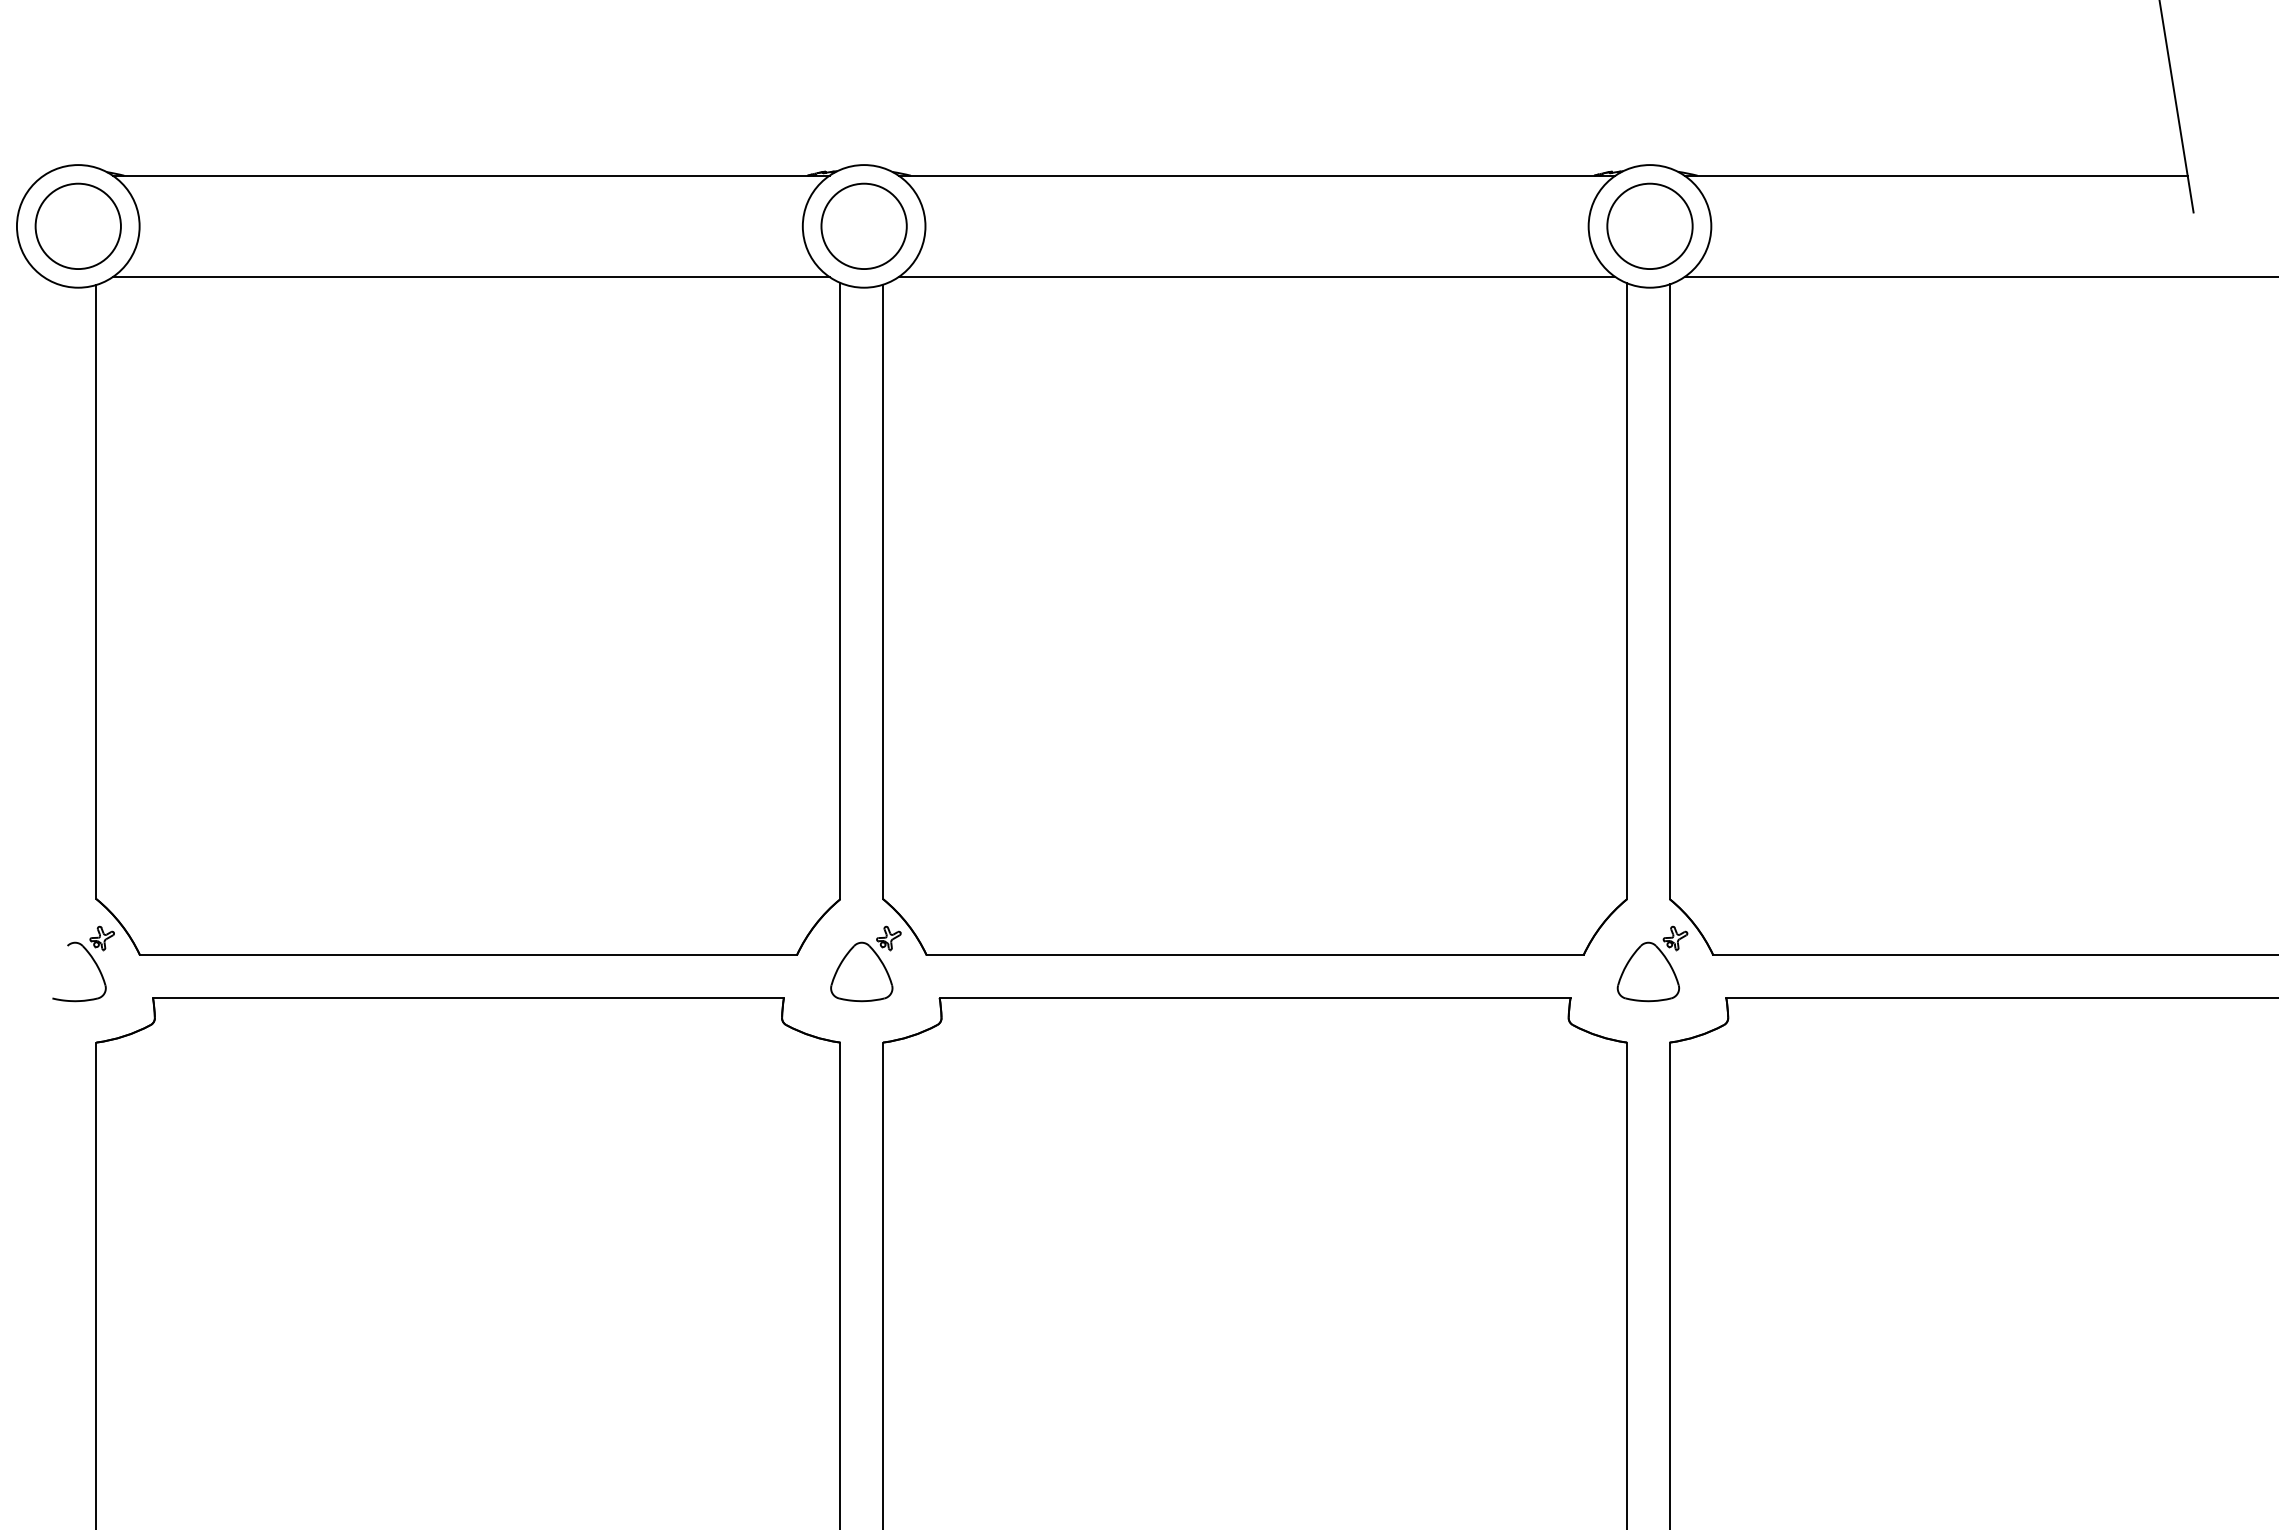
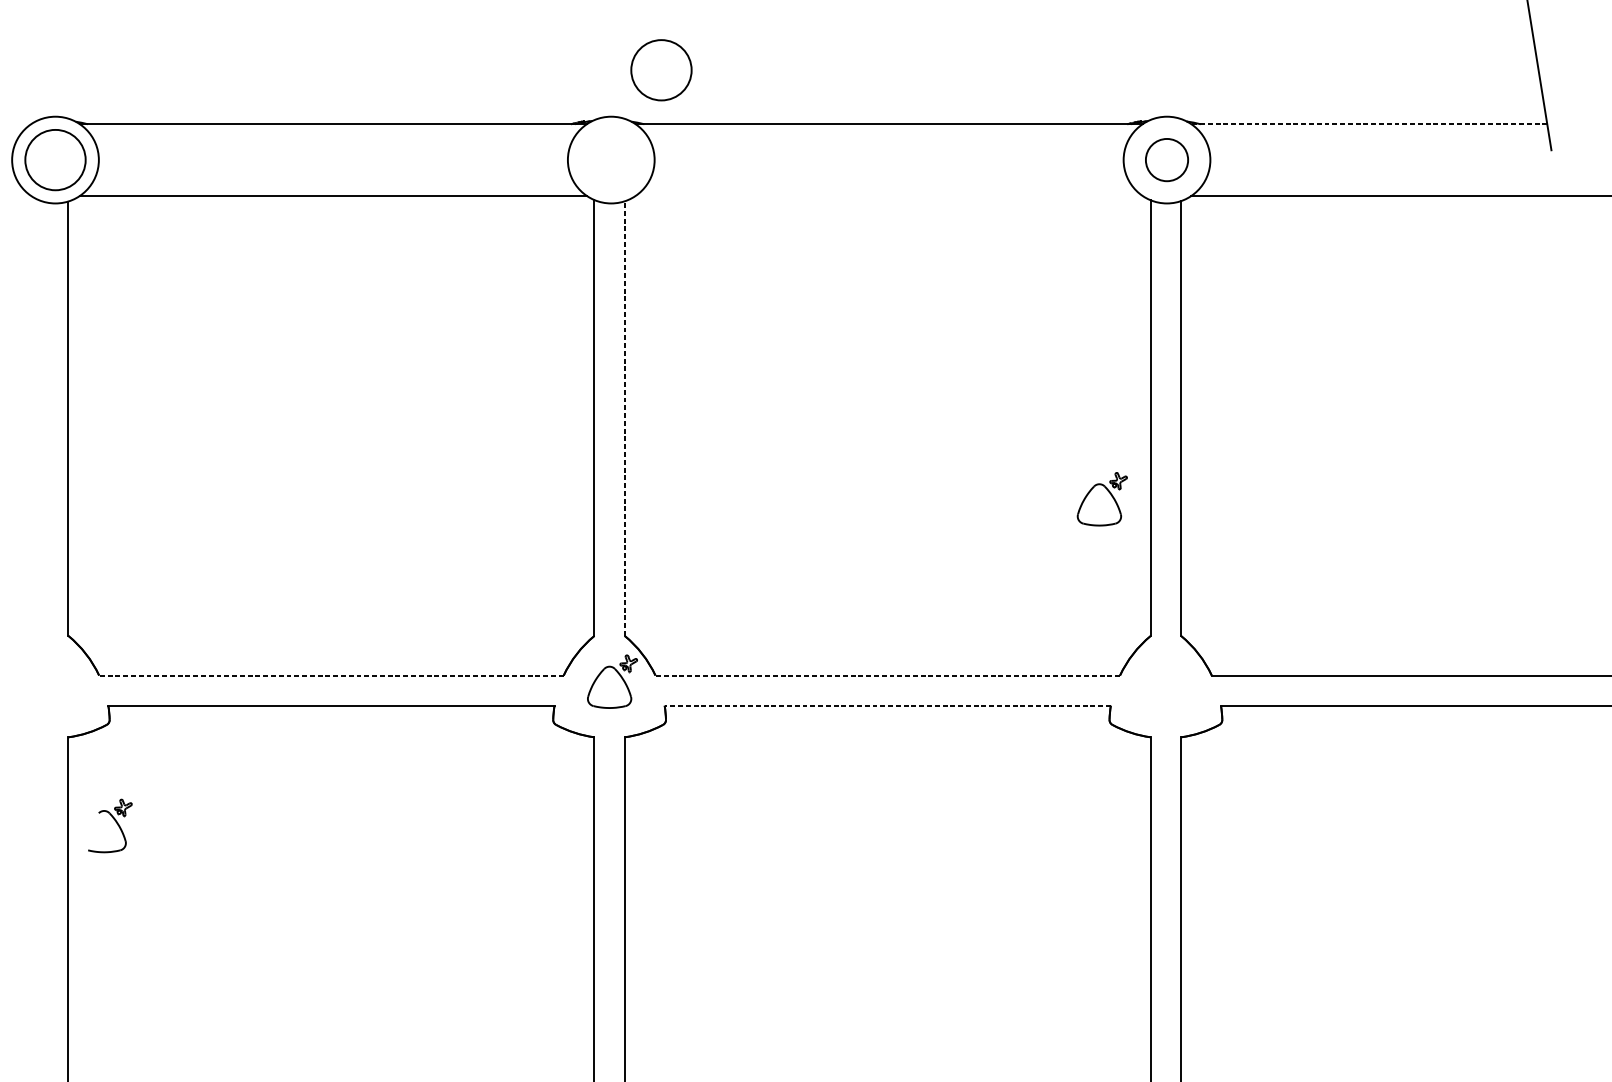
line: (1936, 175) -> (1369, 124), solid -> dashed
circle: (863, 225) -> (661, 69), moved
circle: (1649, 226) -> (1166, 160), size x0.7
line: (1256, 277) -> (888, 196), removed
line: (883, 591) -> (624, 418), solid -> dashed
line: (467, 955) -> (330, 675), solid -> dashed
line: (1254, 955) -> (887, 675), solid -> dashed
part: (91, 958) -> (115, 822), moved
part: (1652, 963) -> (1102, 498), moved
line: (1254, 997) -> (887, 705), solid -> dashed

